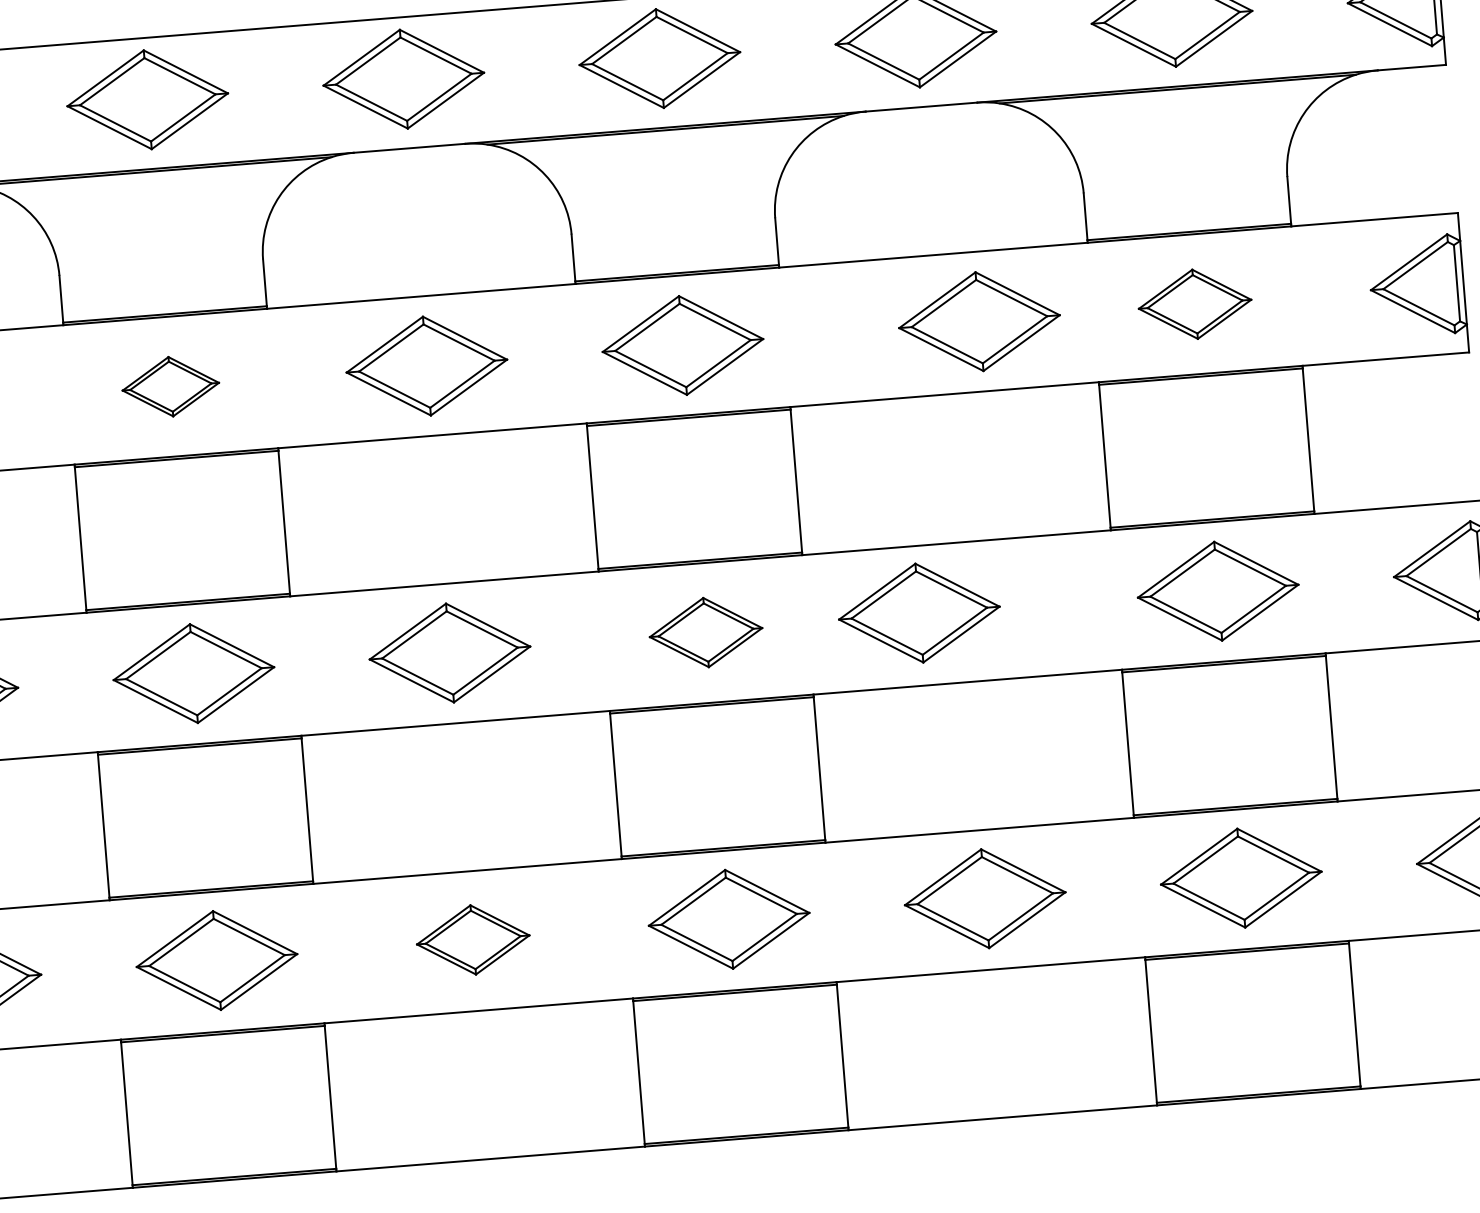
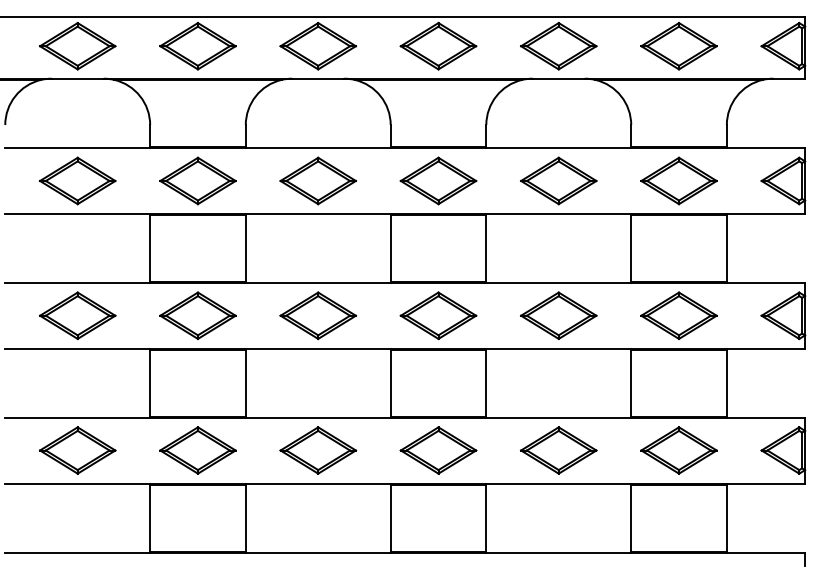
part: (1193, 303) -> (678, 180), size x1.43
part: (978, 320) -> (558, 180), moved
part: (169, 385) -> (197, 180), size x1.67
part: (918, 612) -> (558, 315), moved
part: (705, 631) -> (438, 315), size x1.43
part: (473, 939) -> (318, 450), size x1.43

